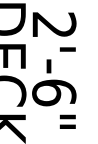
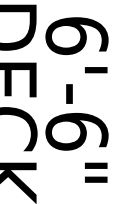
text: (54, 25) -> (77, 36), 2'-6" -> 6'-6"

